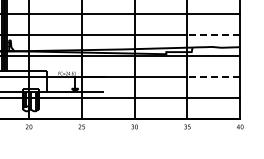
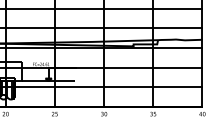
line: (213, 34) -> (177, 27), dashed -> solid
line: (213, 77) -> (177, 68), dashed -> solid

